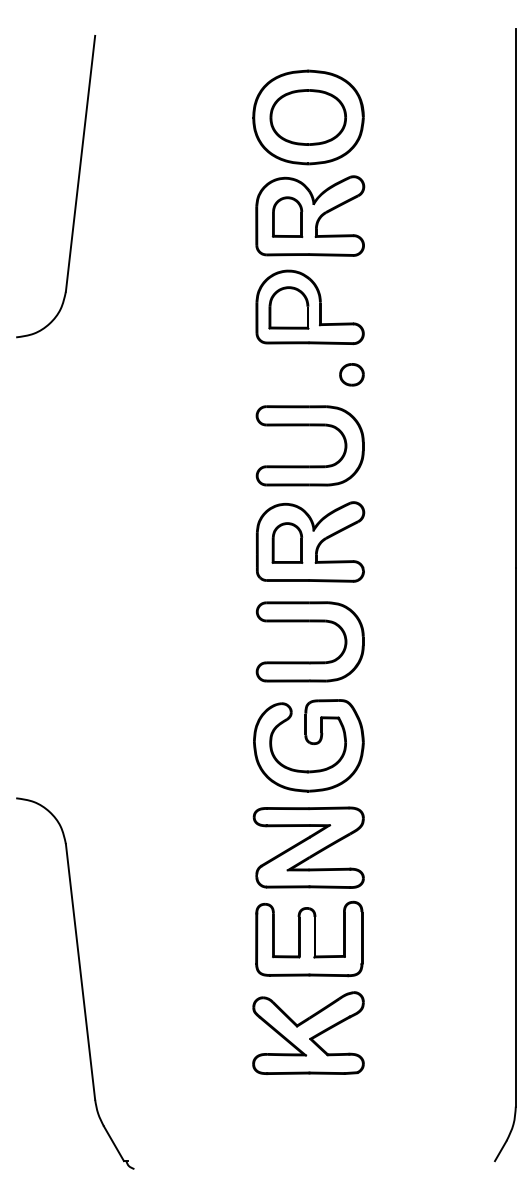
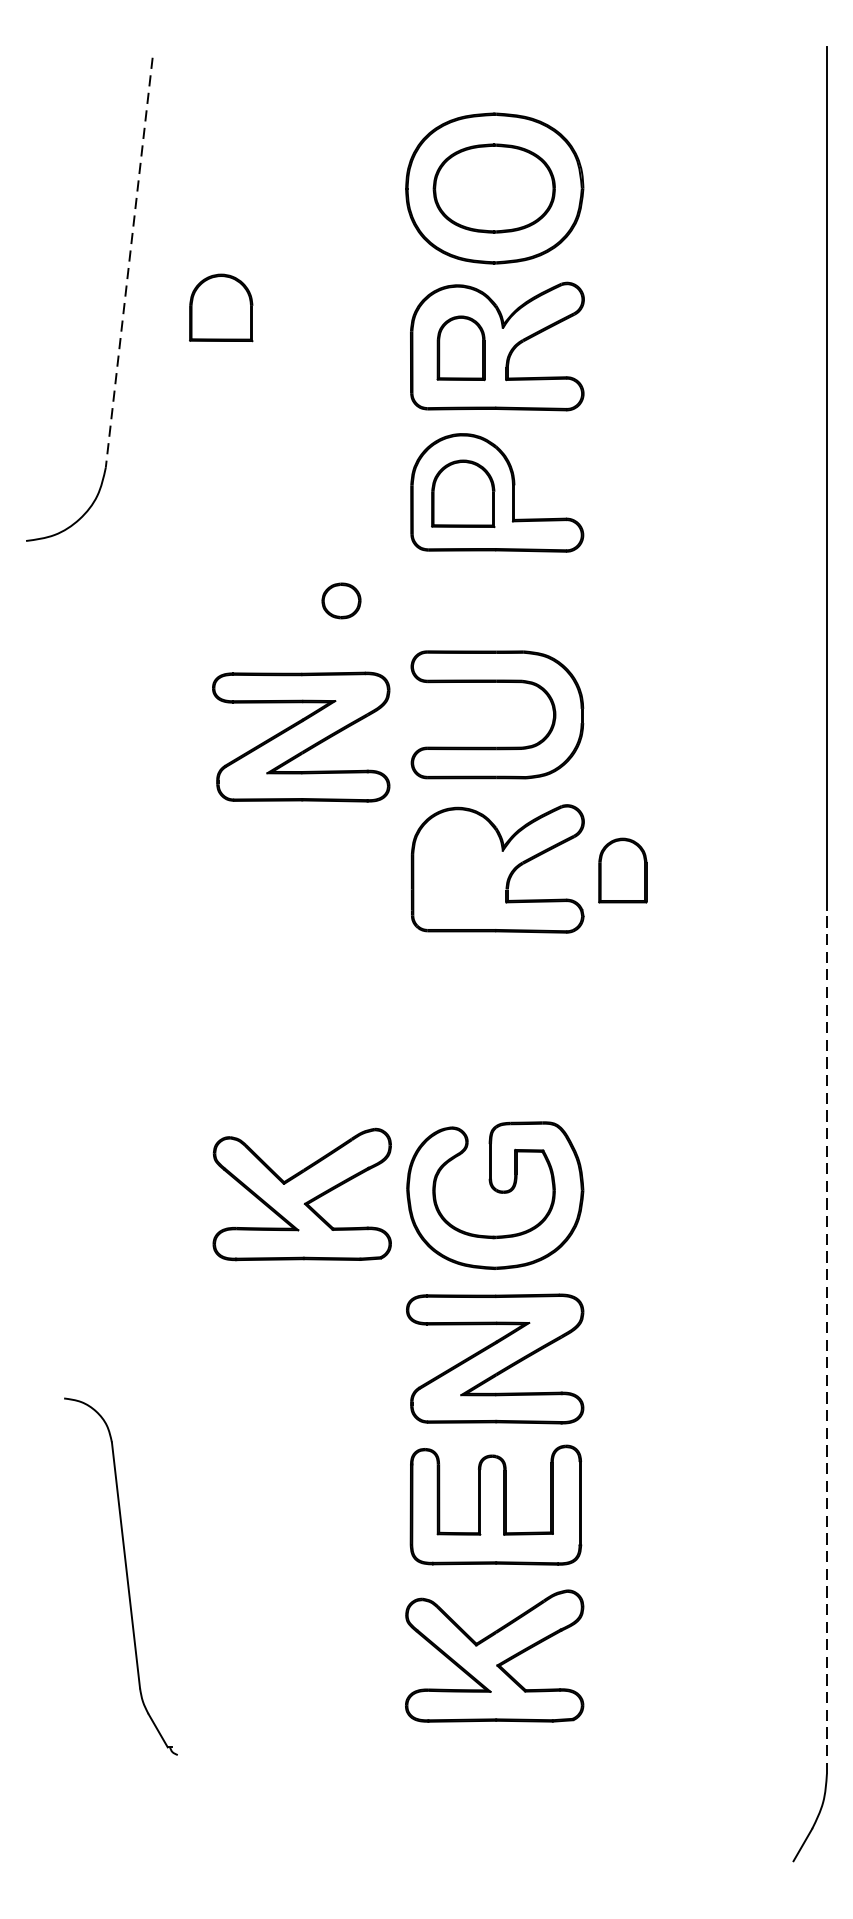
line: (80, 163) -> (129, 262), solid -> dashed
part: (137, 191) -> (220, 307), added
part: (351, 374) -> (340, 600), moved
part: (187, 459) -> (300, 736), added
part: (287, 542) -> (622, 869), moved
part: (309, 622) -> (496, 997), removed
part: (188, 744) -> (302, 1193), added
line: (515, 836) -> (826, 1340), solid -> dashed
part: (75, 983) -> (121, 1576), size x0.6

